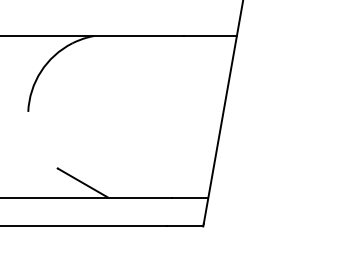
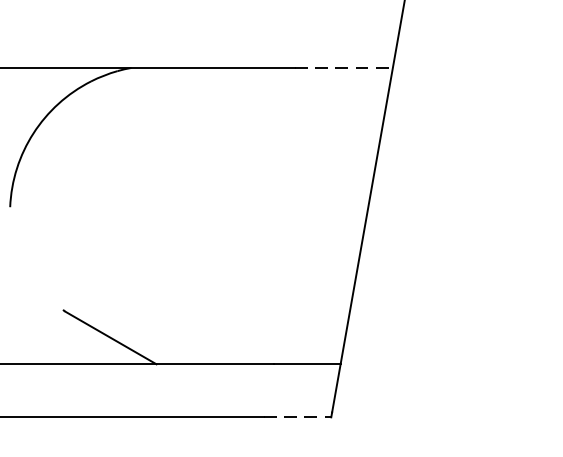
line: (210, 36) -> (344, 68), solid -> dashed
line: (185, 226) -> (298, 417), solid -> dashed

